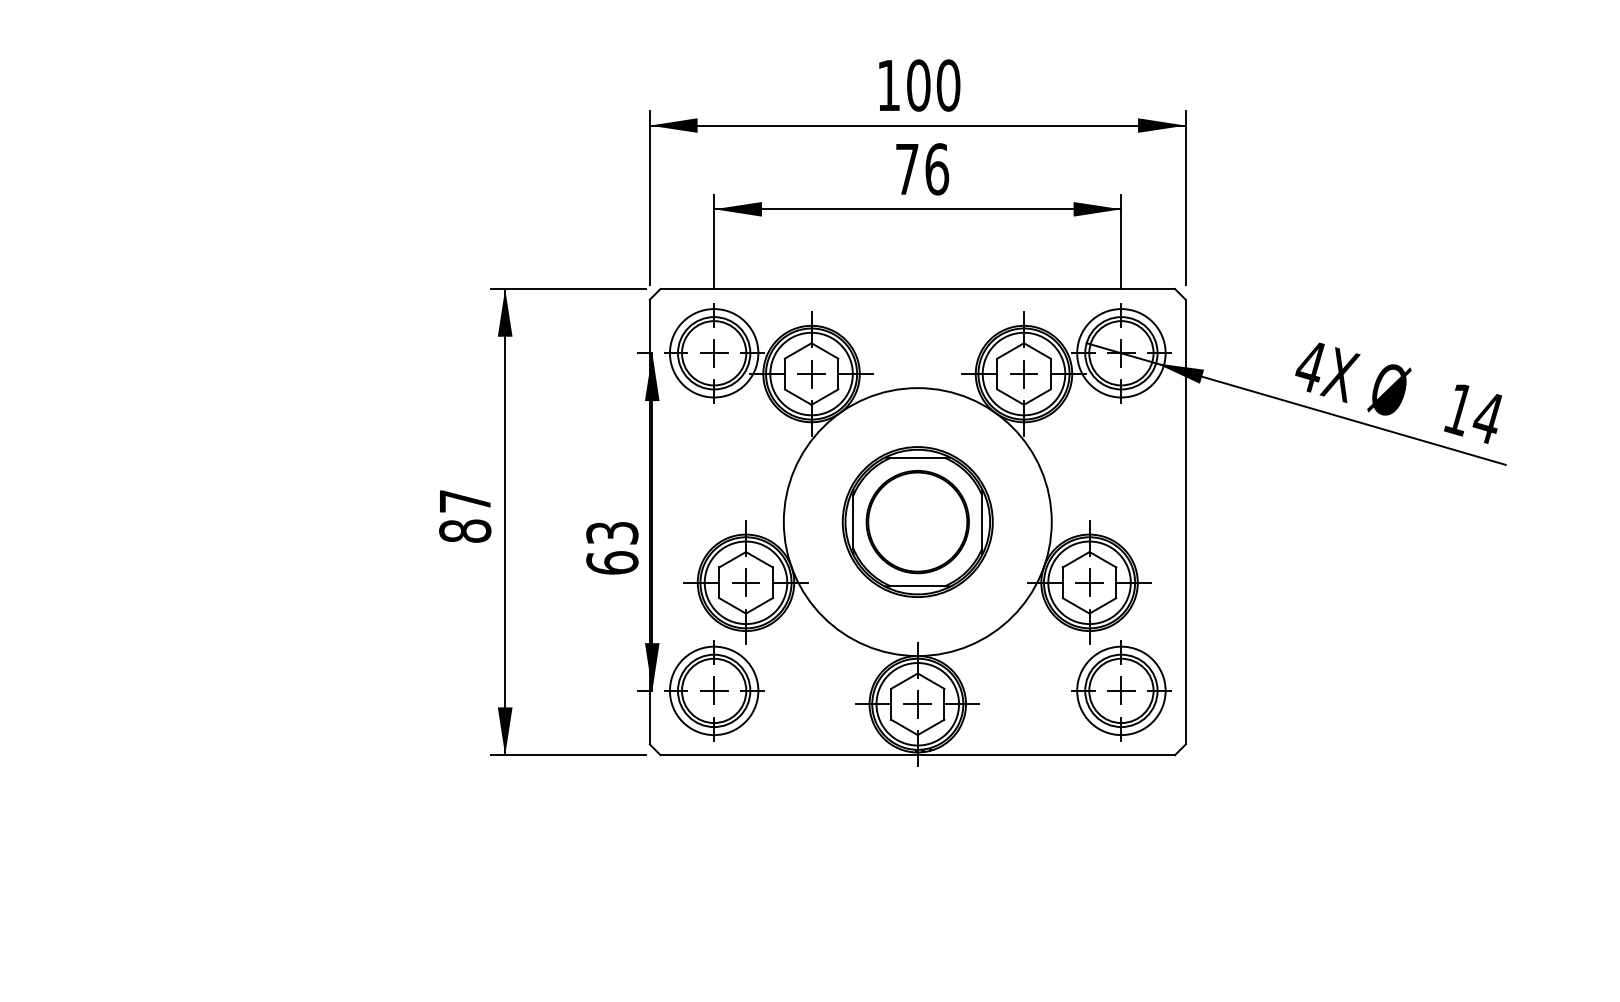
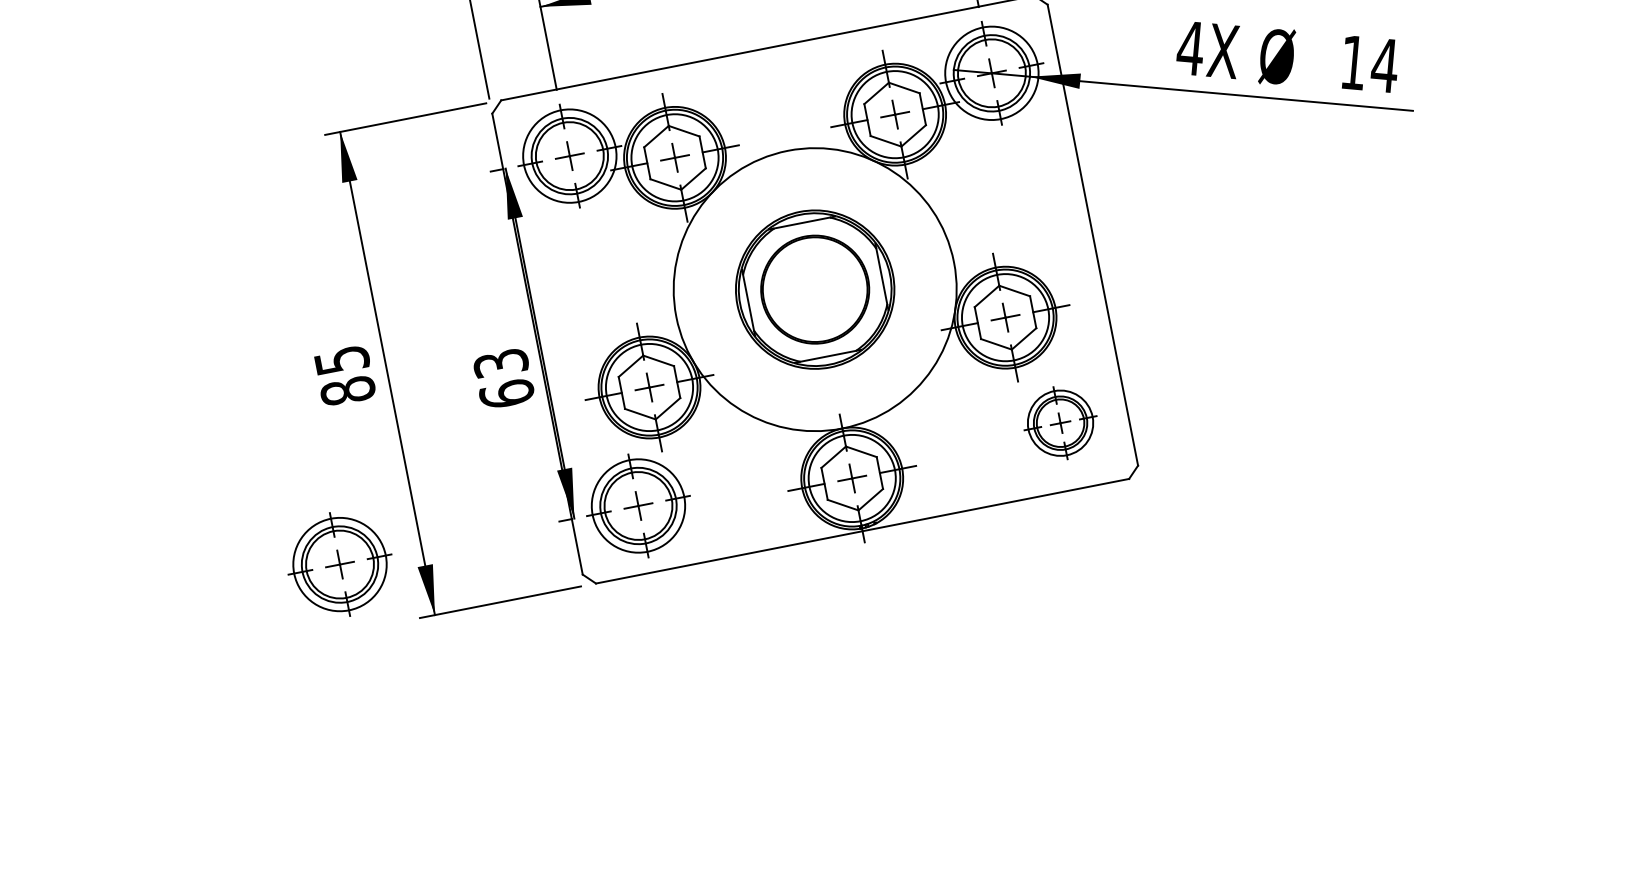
text: (465, 501) -> (342, 360), 87 -> 85
part: (426, 690) -> (340, 564), added
part: (1121, 690) -> (1060, 422), size x0.7

